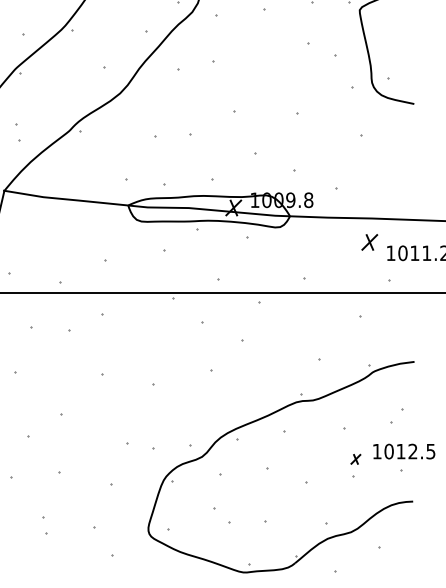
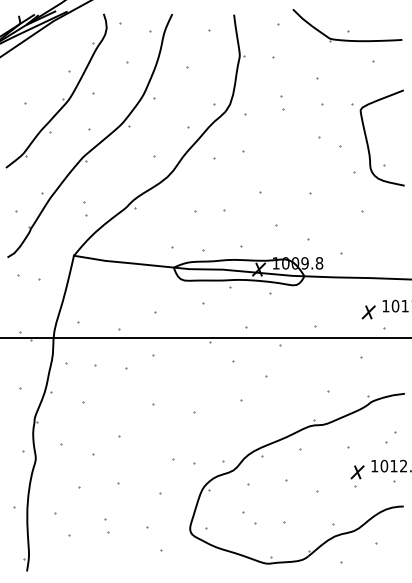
part: (369, 242) -> (368, 312), moved
part: (355, 459) -> (357, 472), size x1.67

